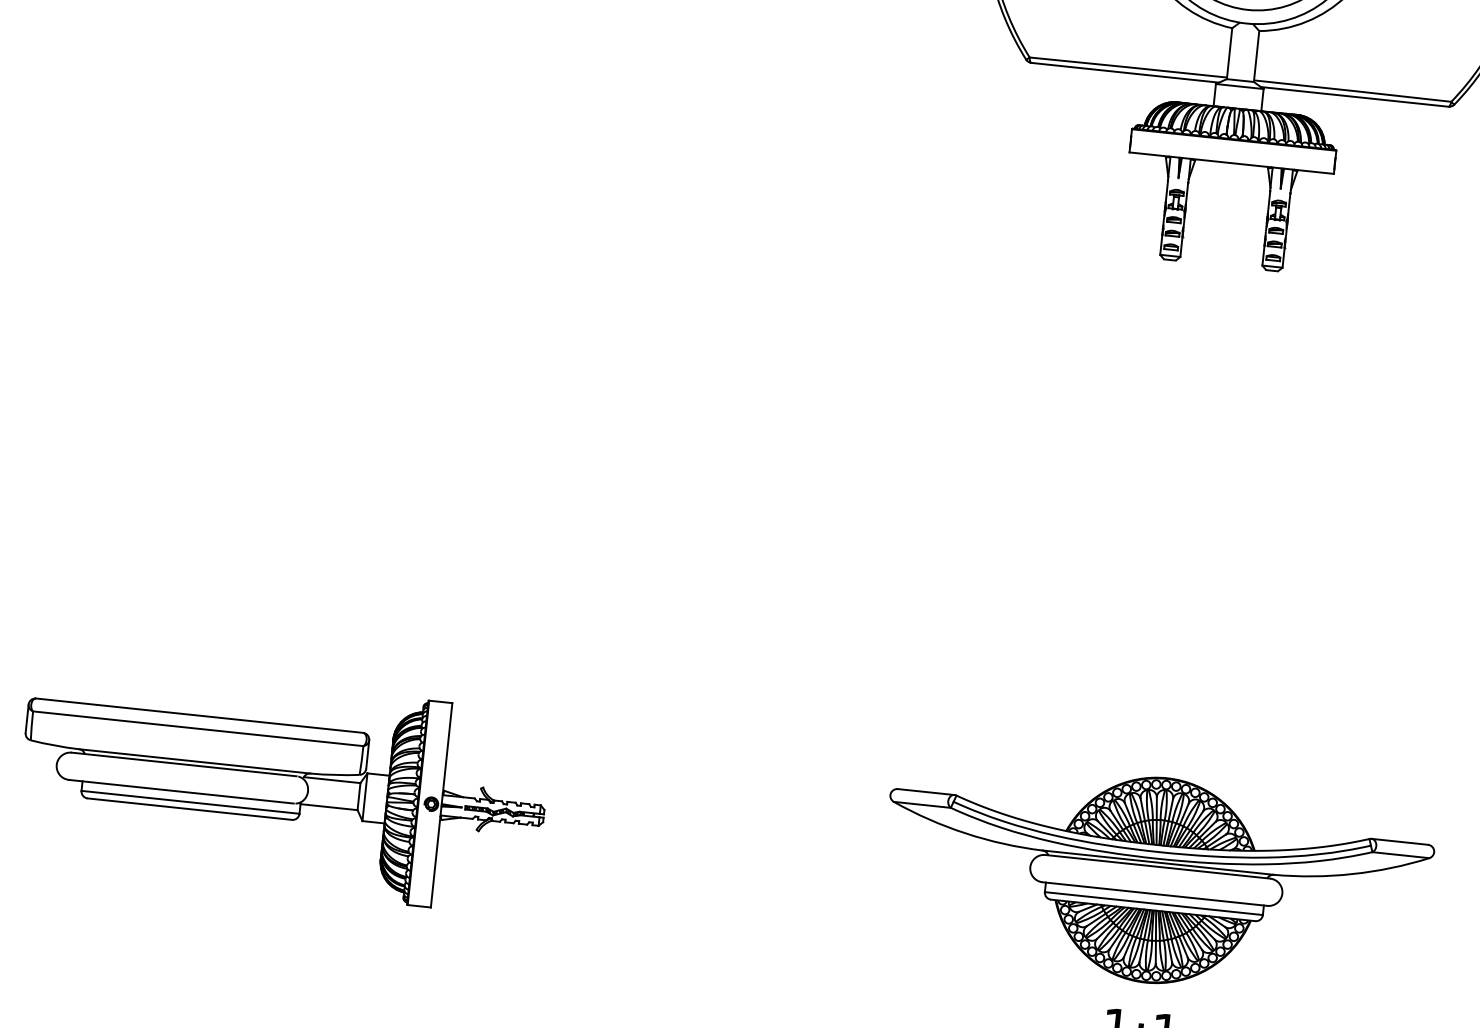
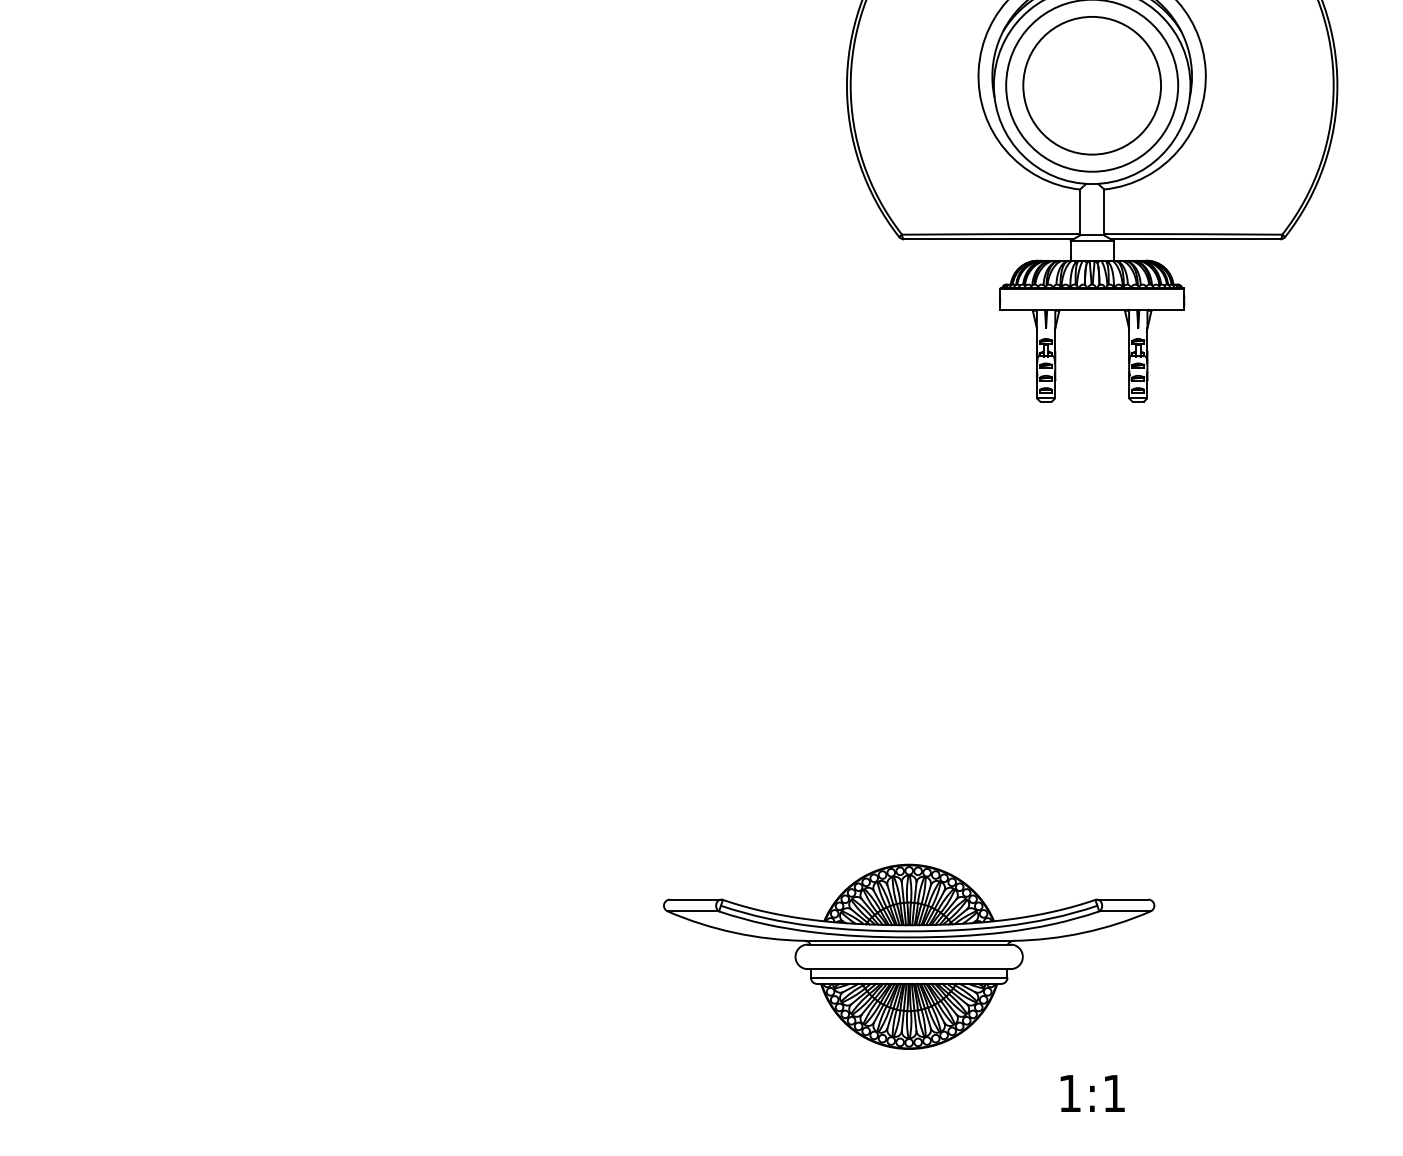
part: (283, 788) -> (304, 956), removed
part: (1156, 880) -> (909, 956), moved

